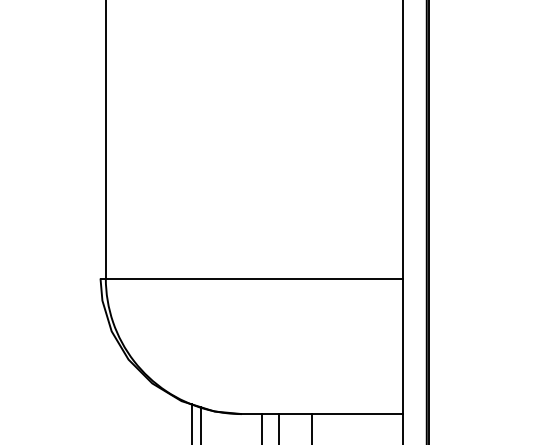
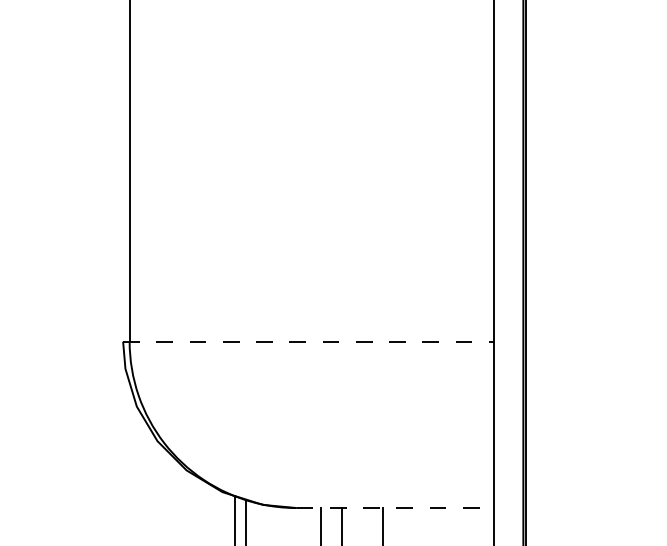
line: (252, 278) -> (309, 341), solid -> dashed
line: (322, 414) -> (395, 508), solid -> dashed

